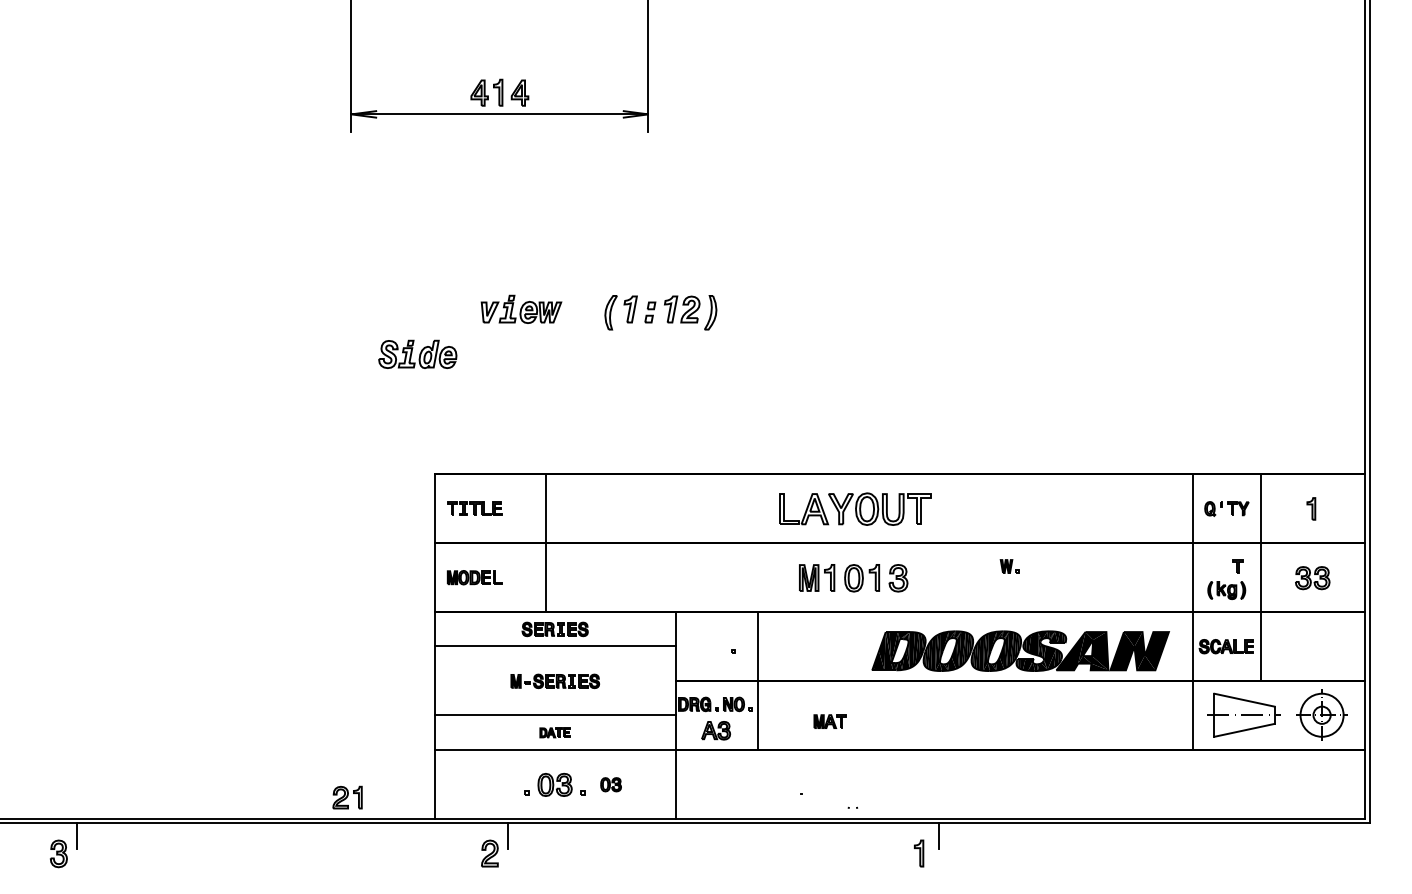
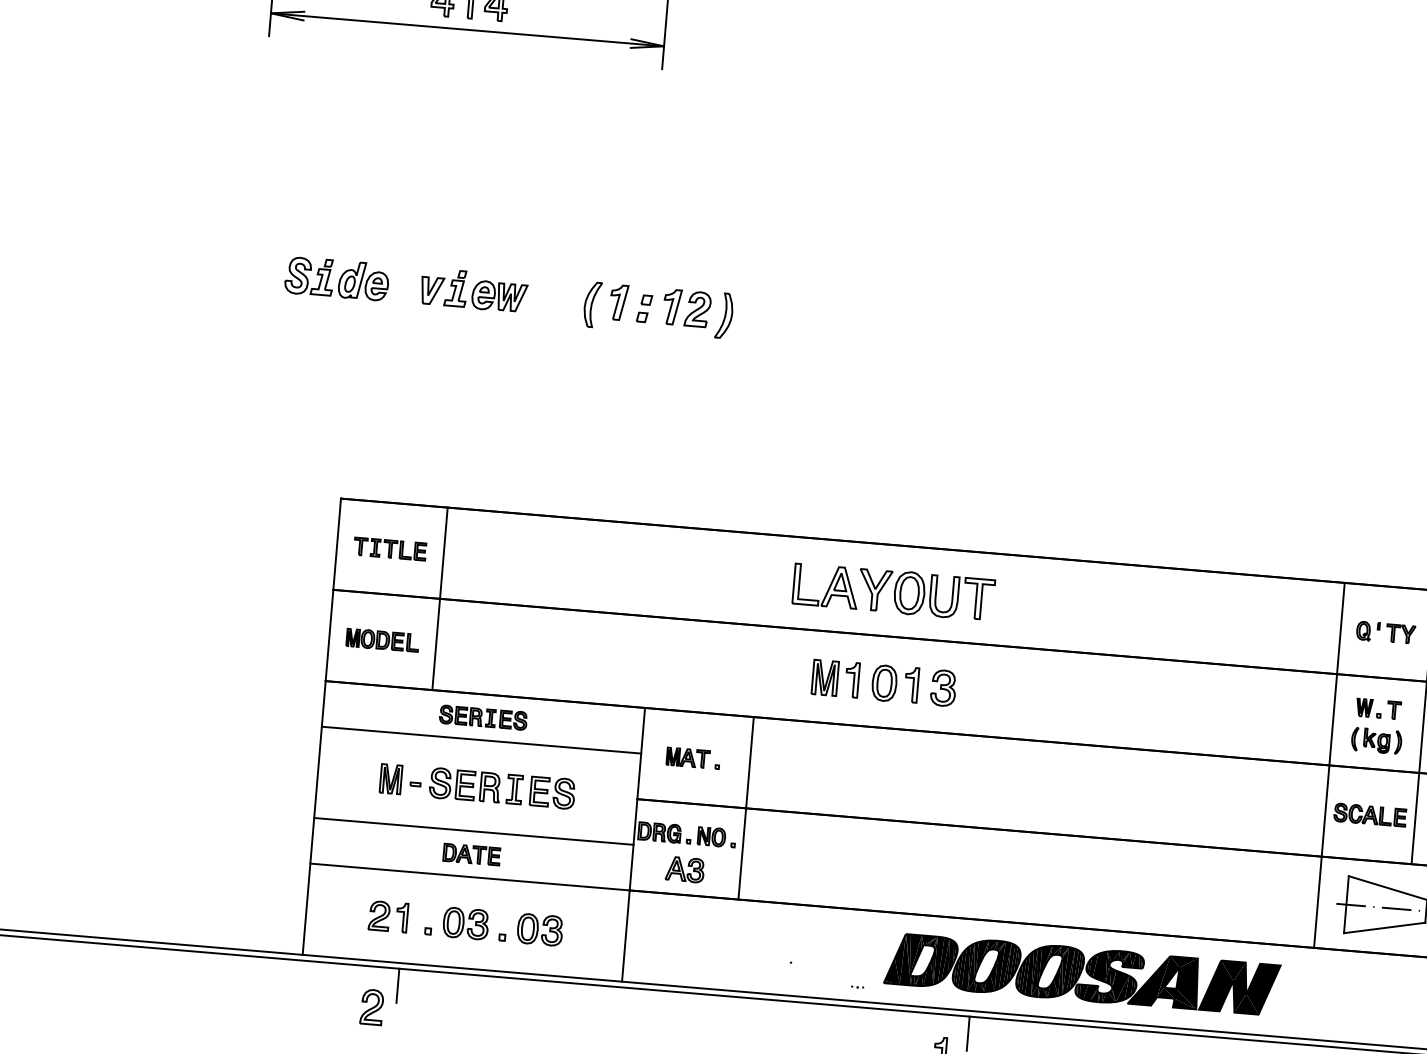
part: (417, 353) -> (336, 277), moved
line: (546, 542) -> (440, 598), moved
part: (1009, 566) -> (1368, 708), moved
part: (1020, 650) -> (1082, 973), moved
part: (555, 681) -> (477, 786), size x1.67
part: (829, 721) -> (687, 757), moved
part: (554, 732) -> (470, 854), size x1.43
part: (610, 784) -> (539, 929), size x1.67
part: (347, 797) -> (388, 916), moved

